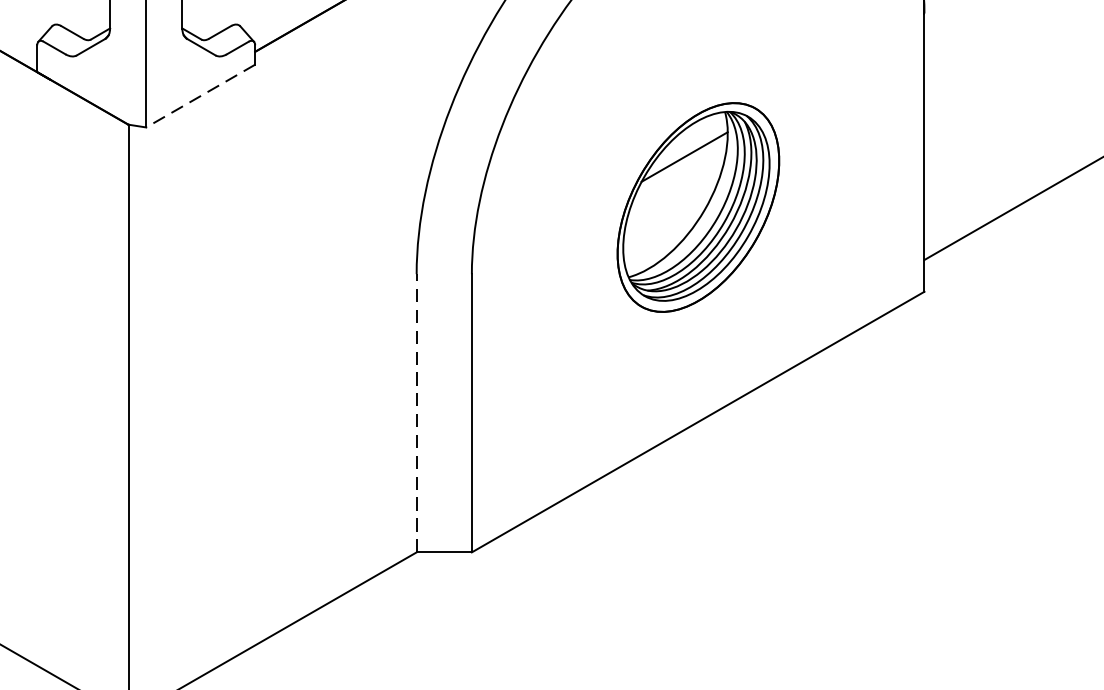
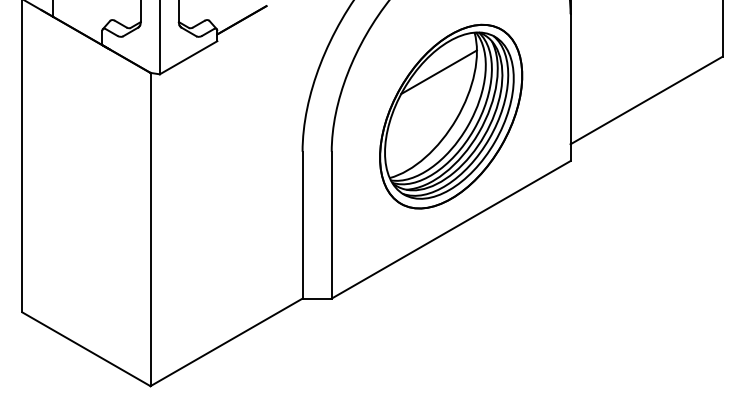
line: (200, 97) -> (188, 58), dashed -> solid
part: (698, 207) -> (451, 116), size x1.67
line: (416, 411) -> (302, 224), dashed -> solid

